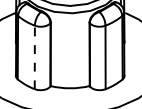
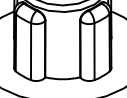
line: (35, 57) -> (31, 51), dashed -> solid

